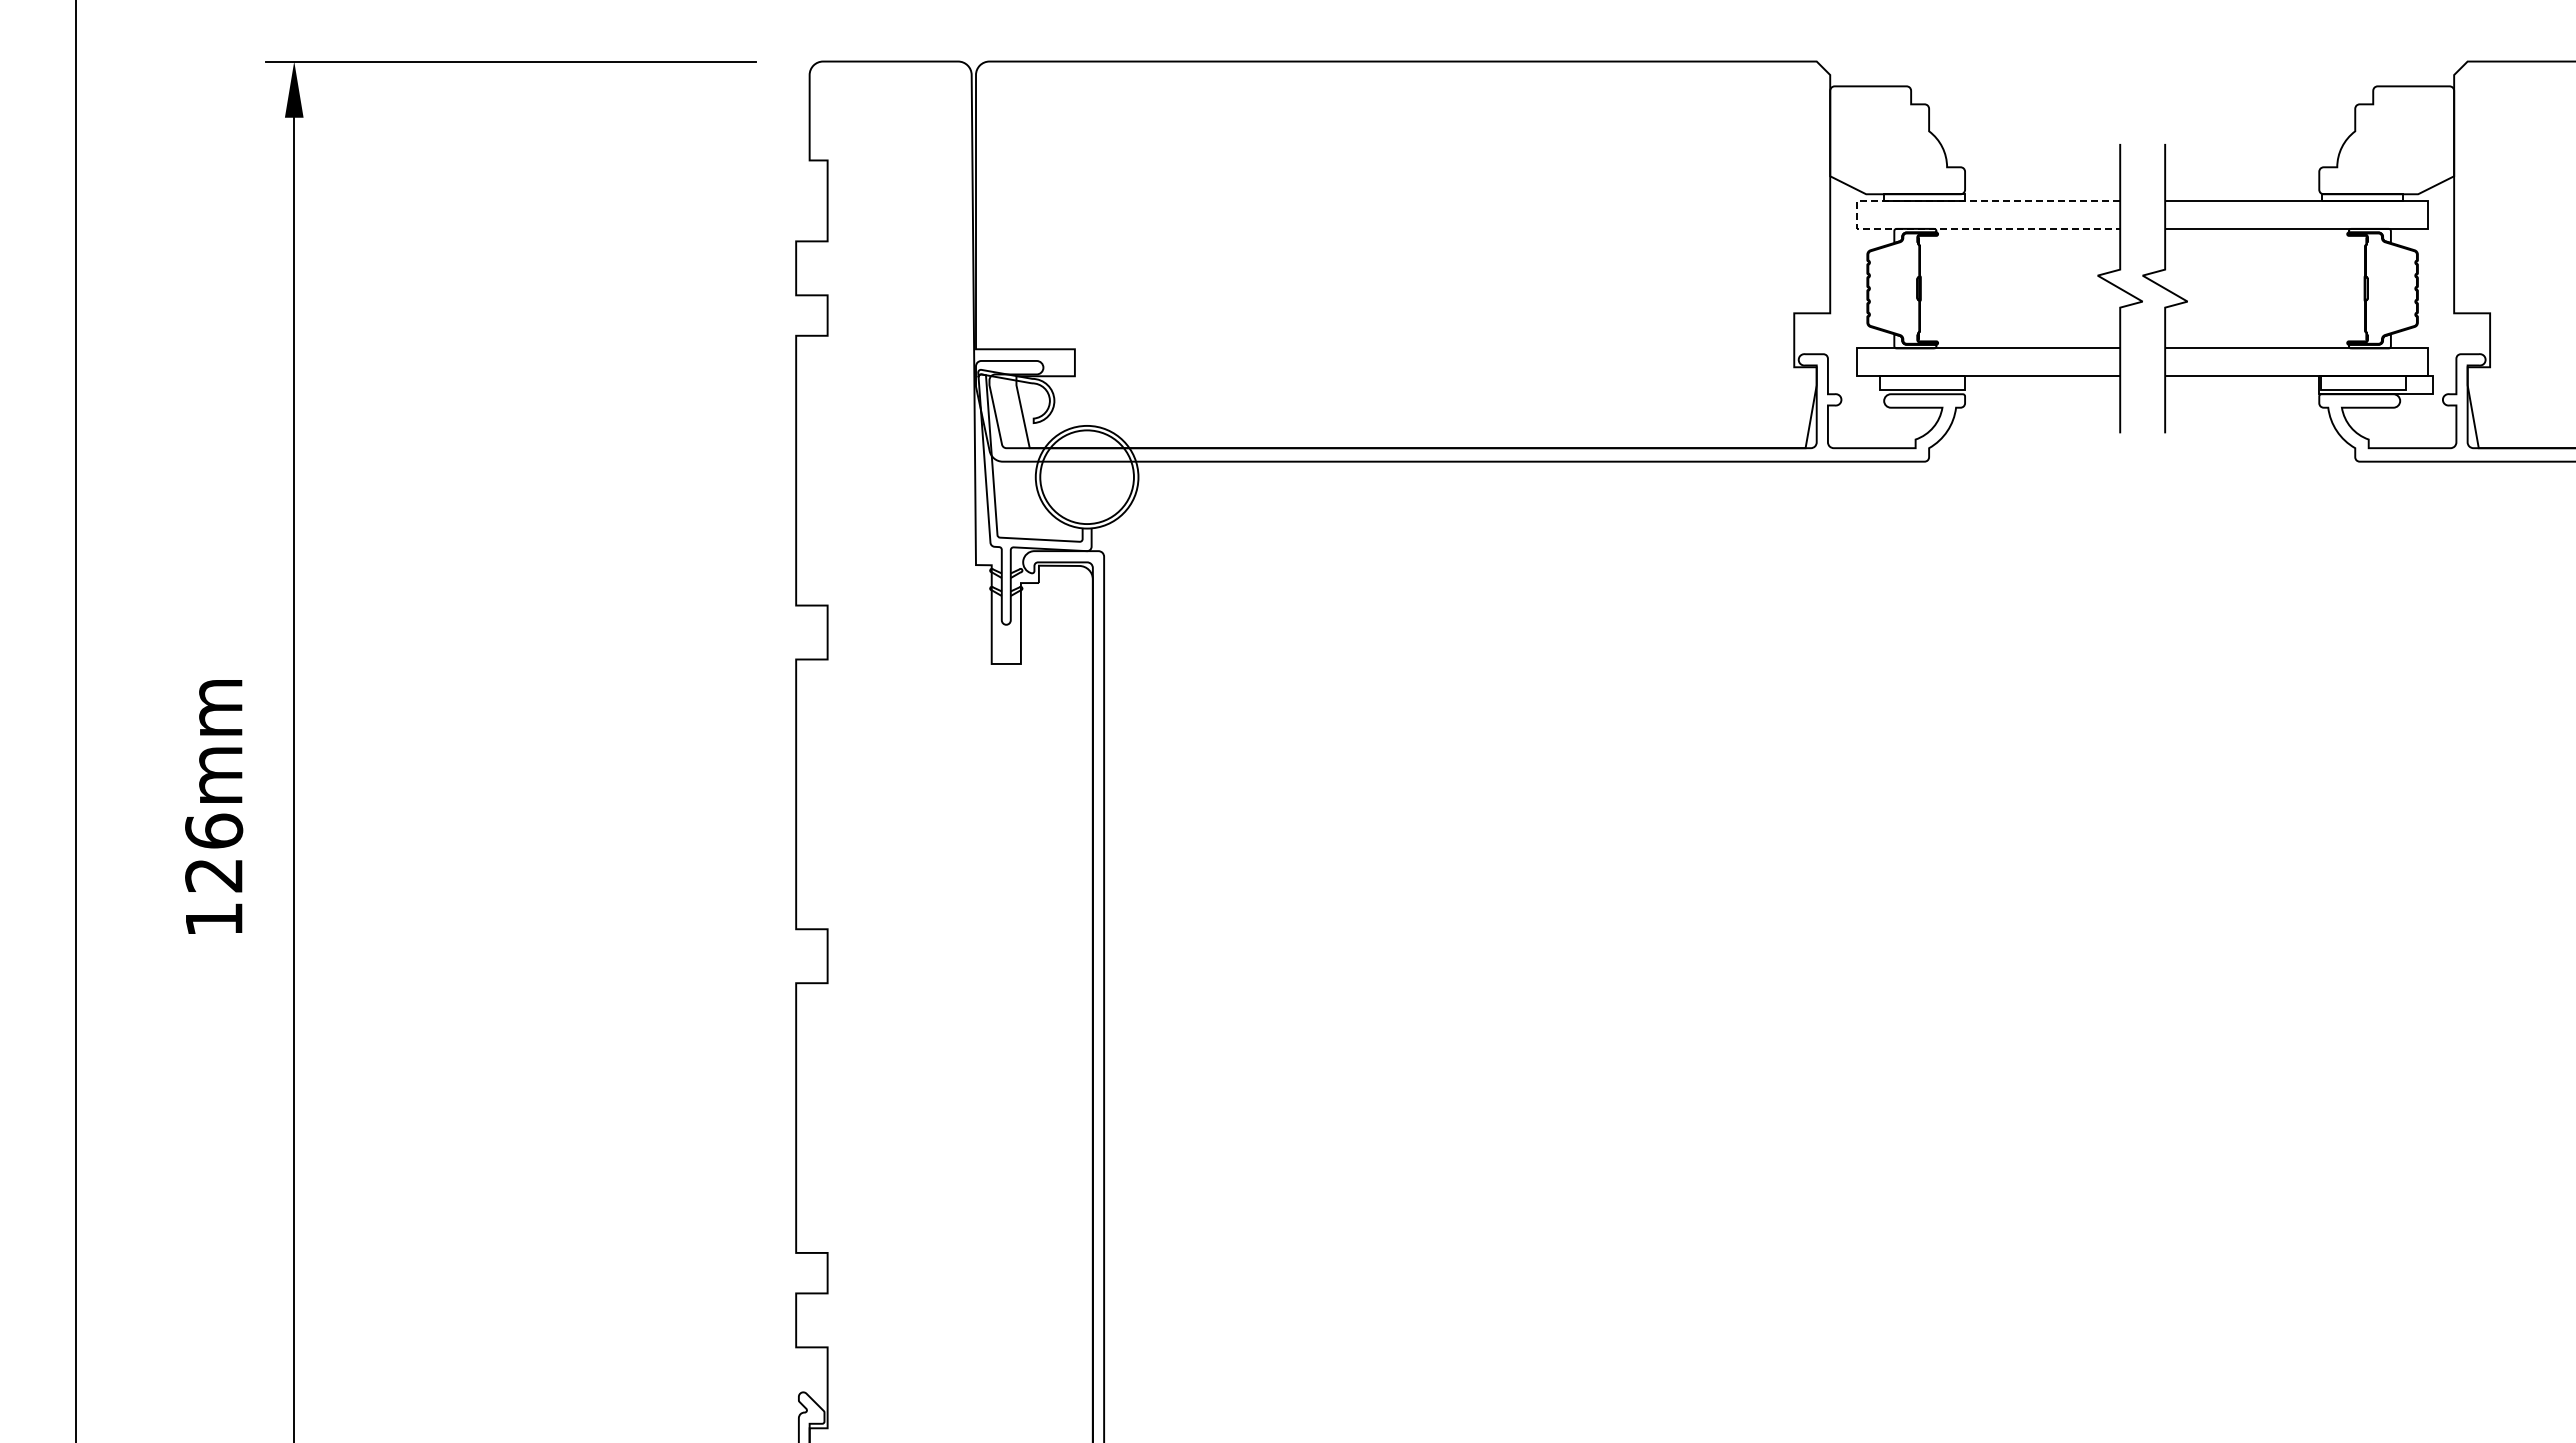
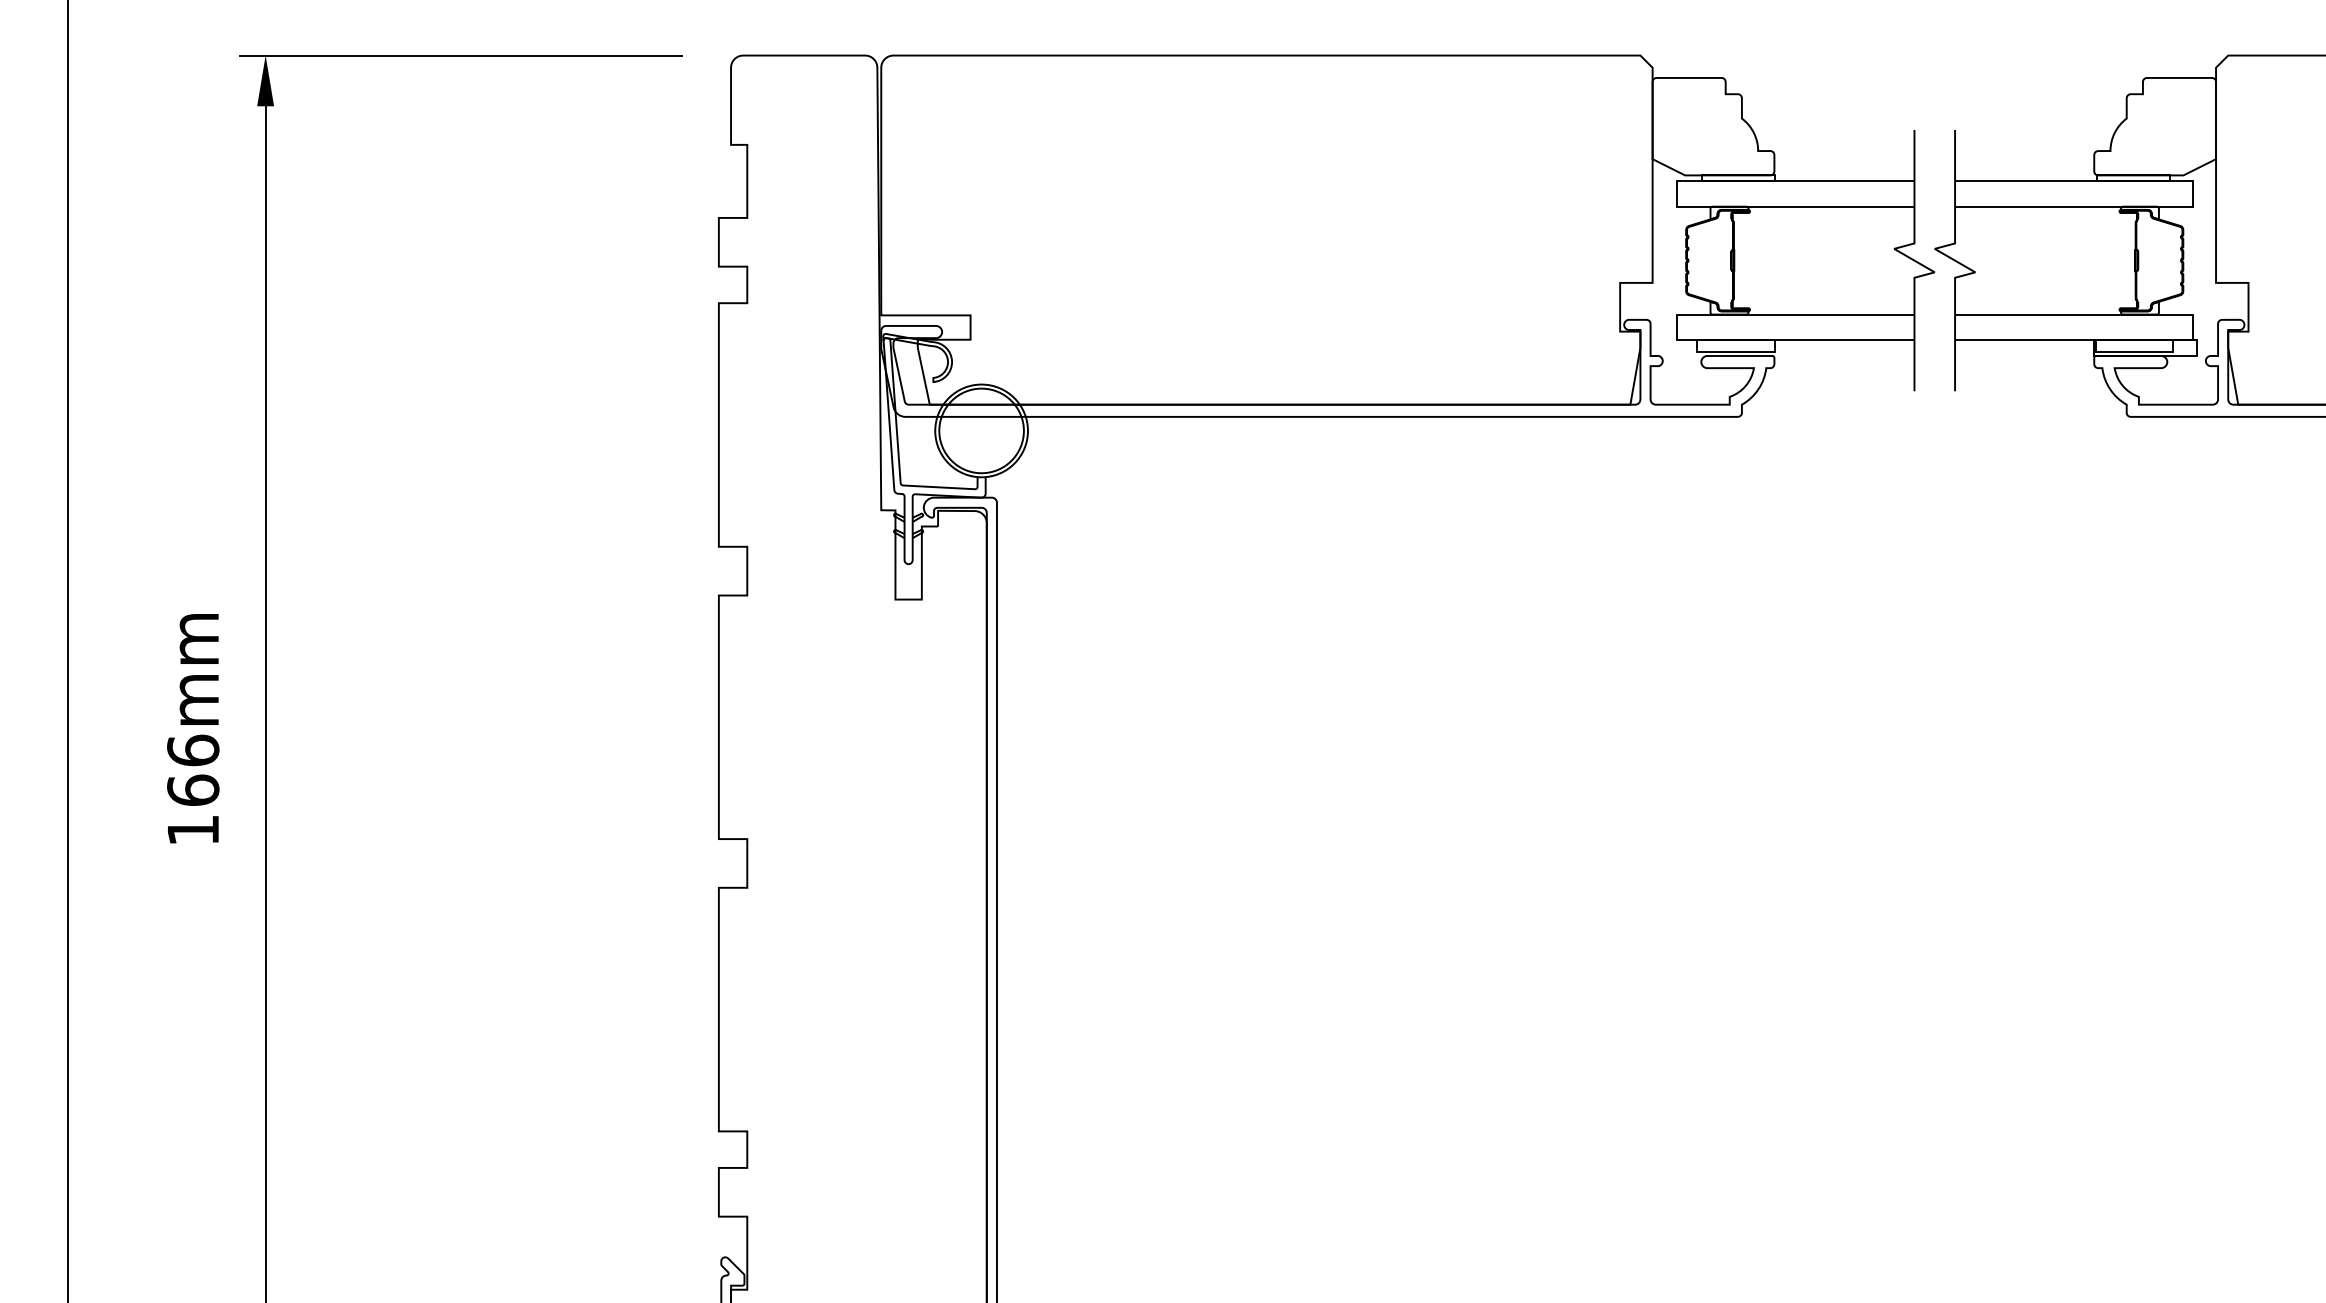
line: (1857, 214) -> (1677, 193), dashed -> solid
text: (214, 874) -> (193, 789), 126mm -> 166mm

